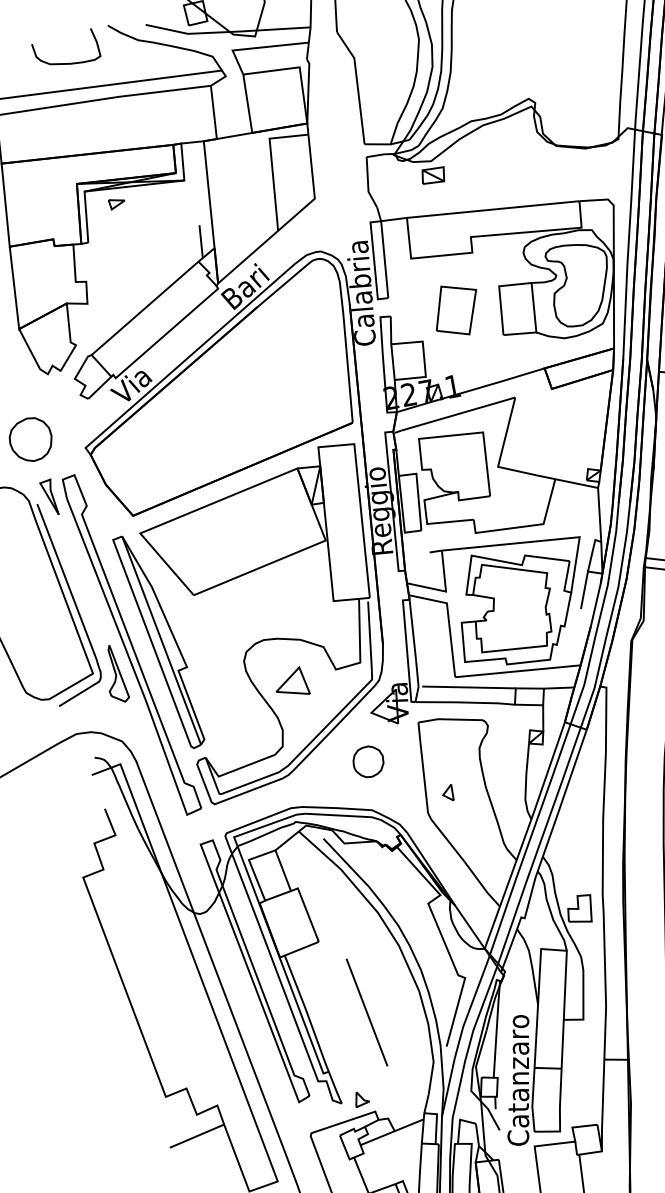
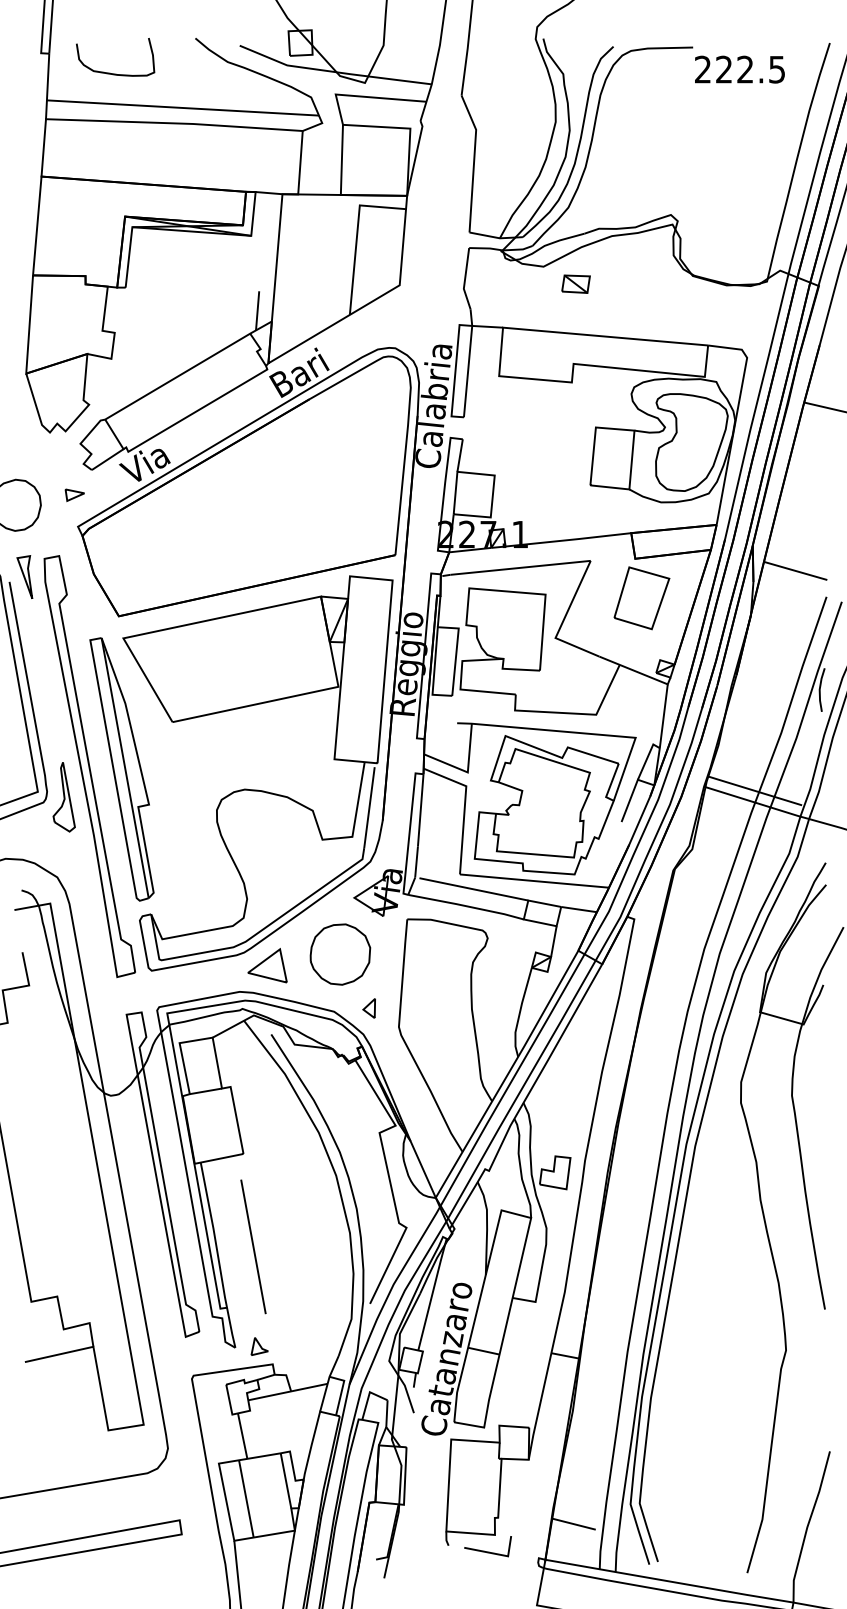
curve: (64, 62) -> (110, 72), moved
part: (432, 175) -> (575, 283), moved
part: (116, 203) -> (74, 495), moved
part: (456, 310) -> (641, 598), moved
part: (291, 682) -> (267, 965), moved
part: (368, 761) -> (340, 954), size x1.67
part: (447, 793) -> (368, 1008), moved
line: (366, 1012) -> (253, 1246), moved

